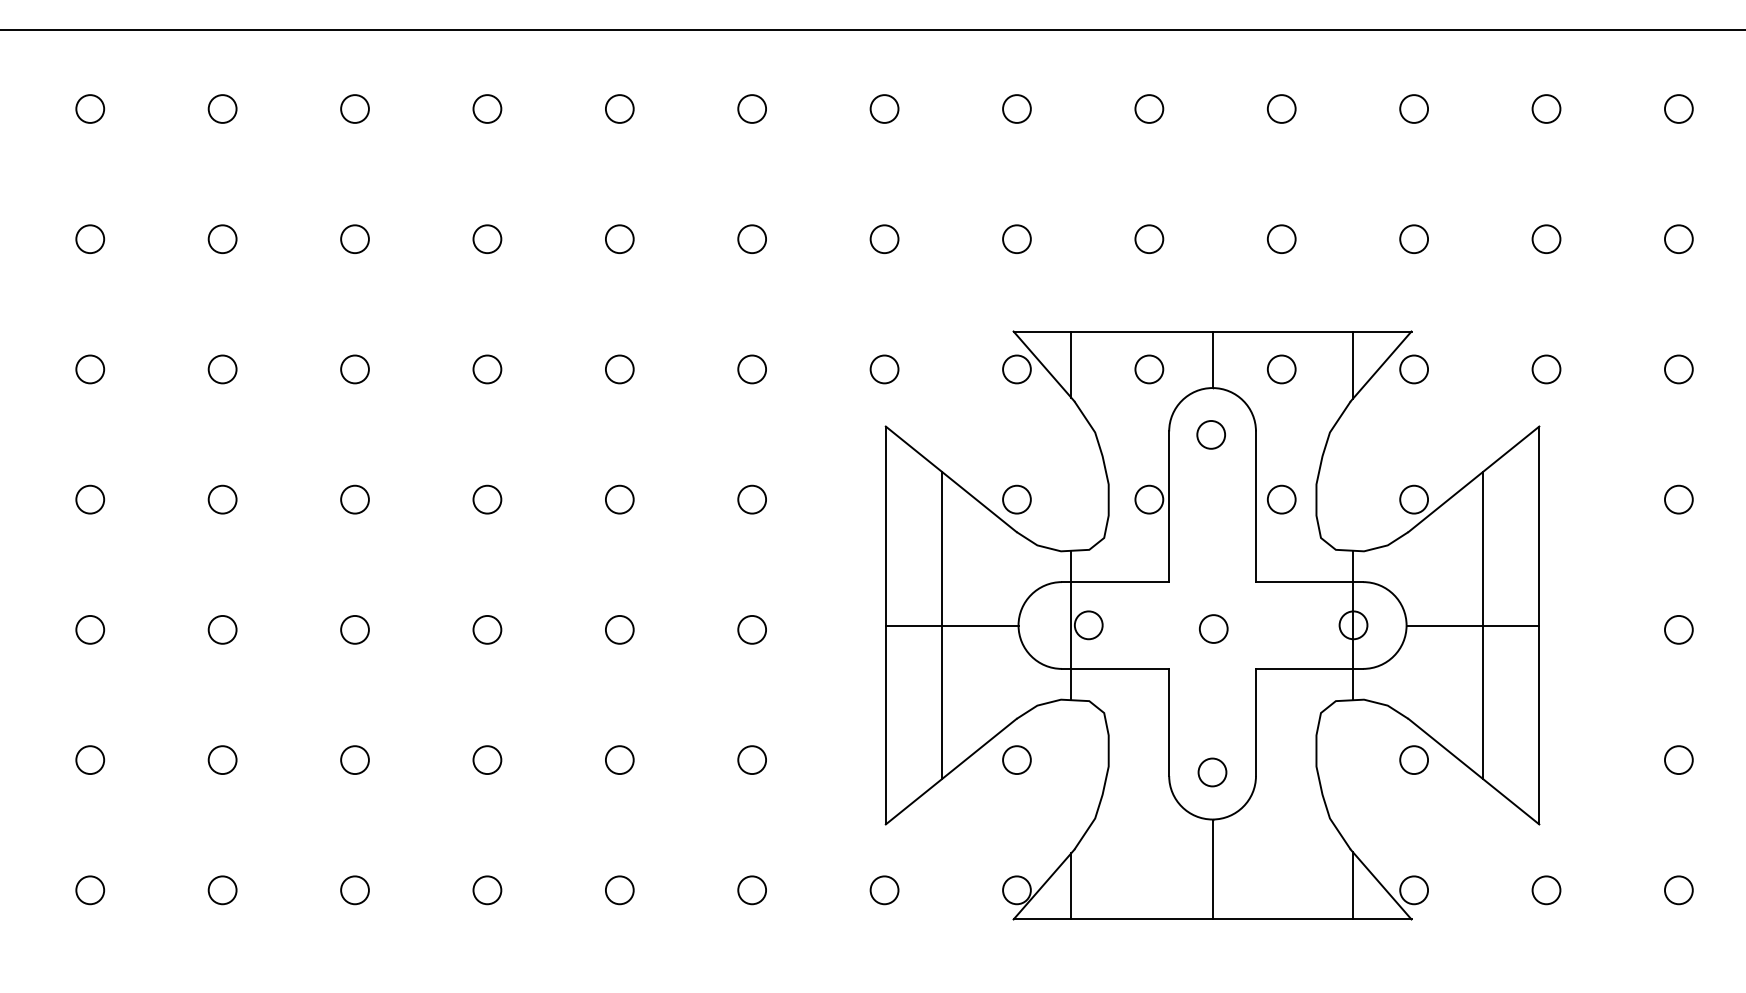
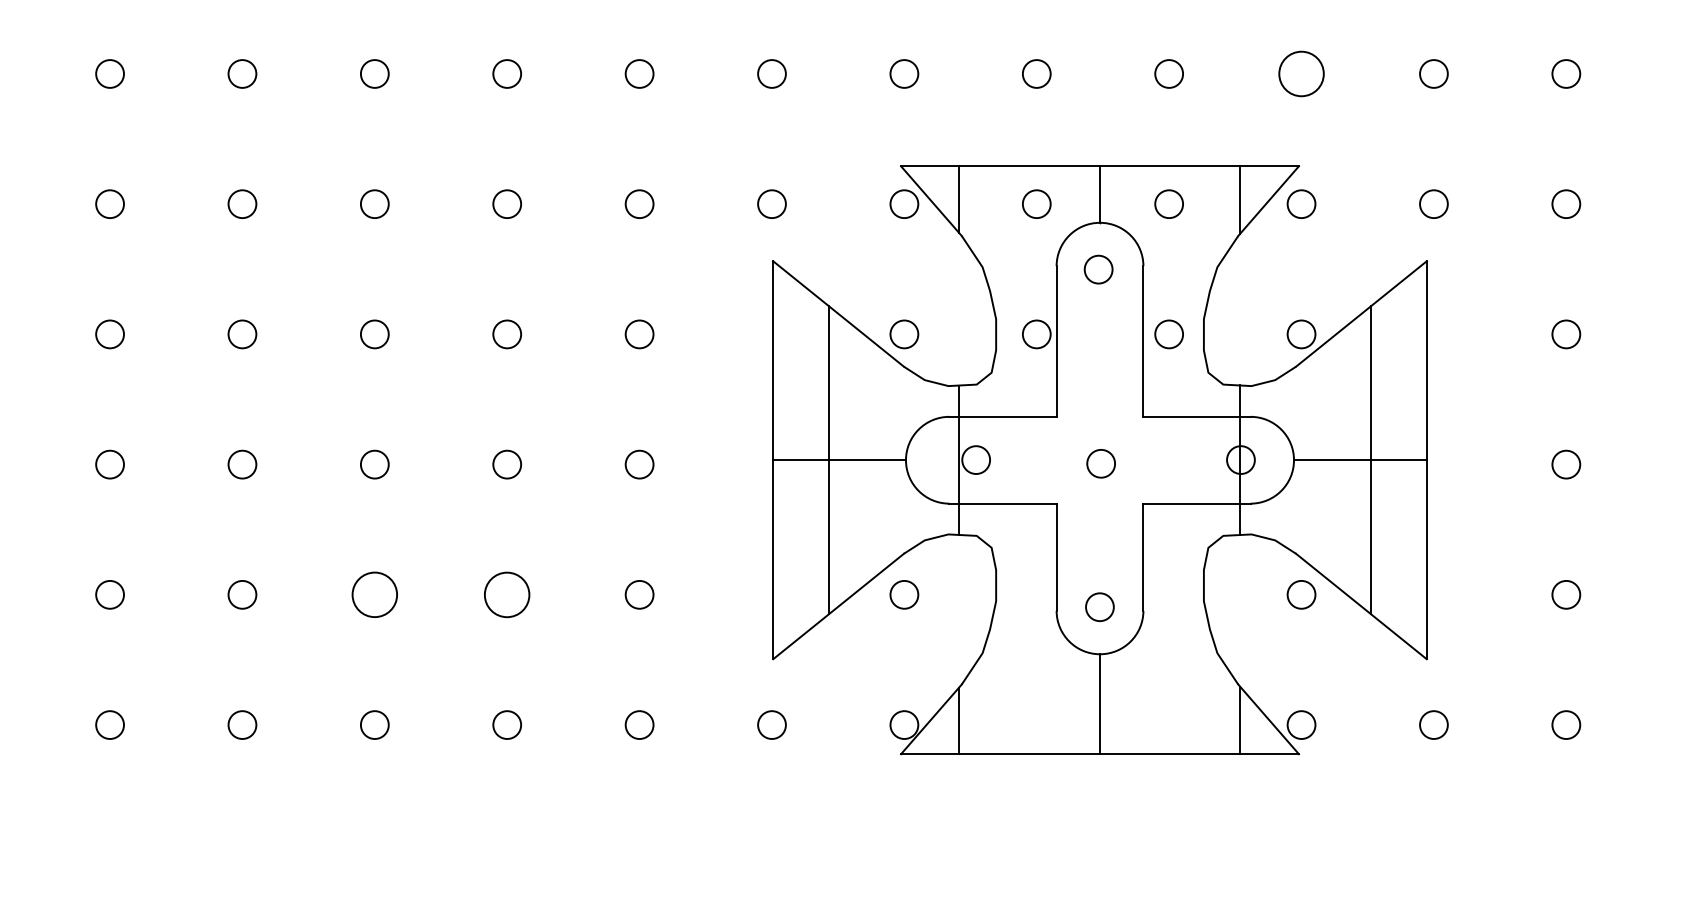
circle: (1414, 239) -> (1301, 74), size x1.6
circle: (619, 759) -> (506, 594), size x1.6
circle: (487, 760) -> (374, 595), size x1.6

